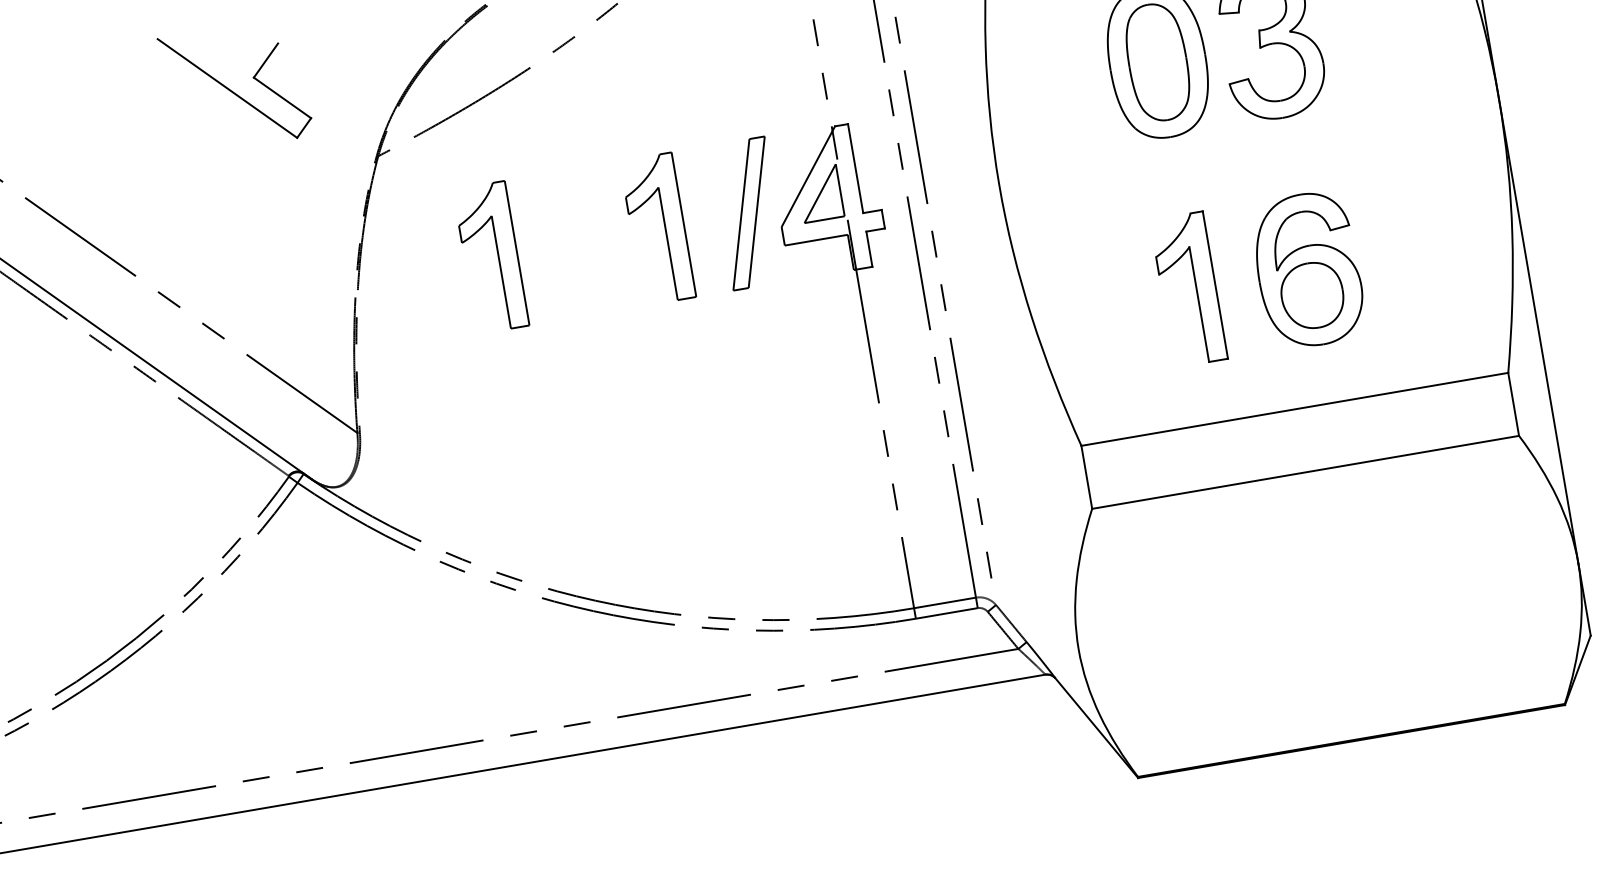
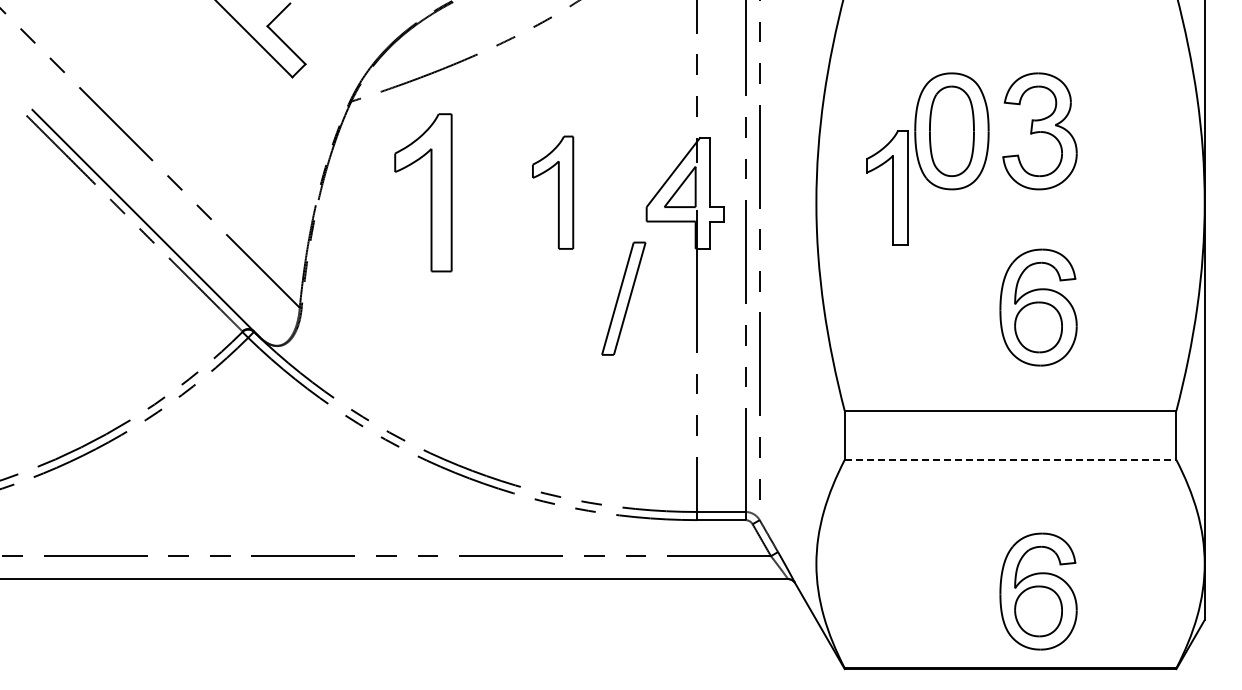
part: (748, 213) -> (623, 298), moved
part: (491, 257) -> (423, 192), size x1.4
part: (1189, 288) -> (887, 187), moved
line: (1305, 471) -> (1010, 459), solid -> dashed
part: (1370, 635) -> (1038, 591), added

